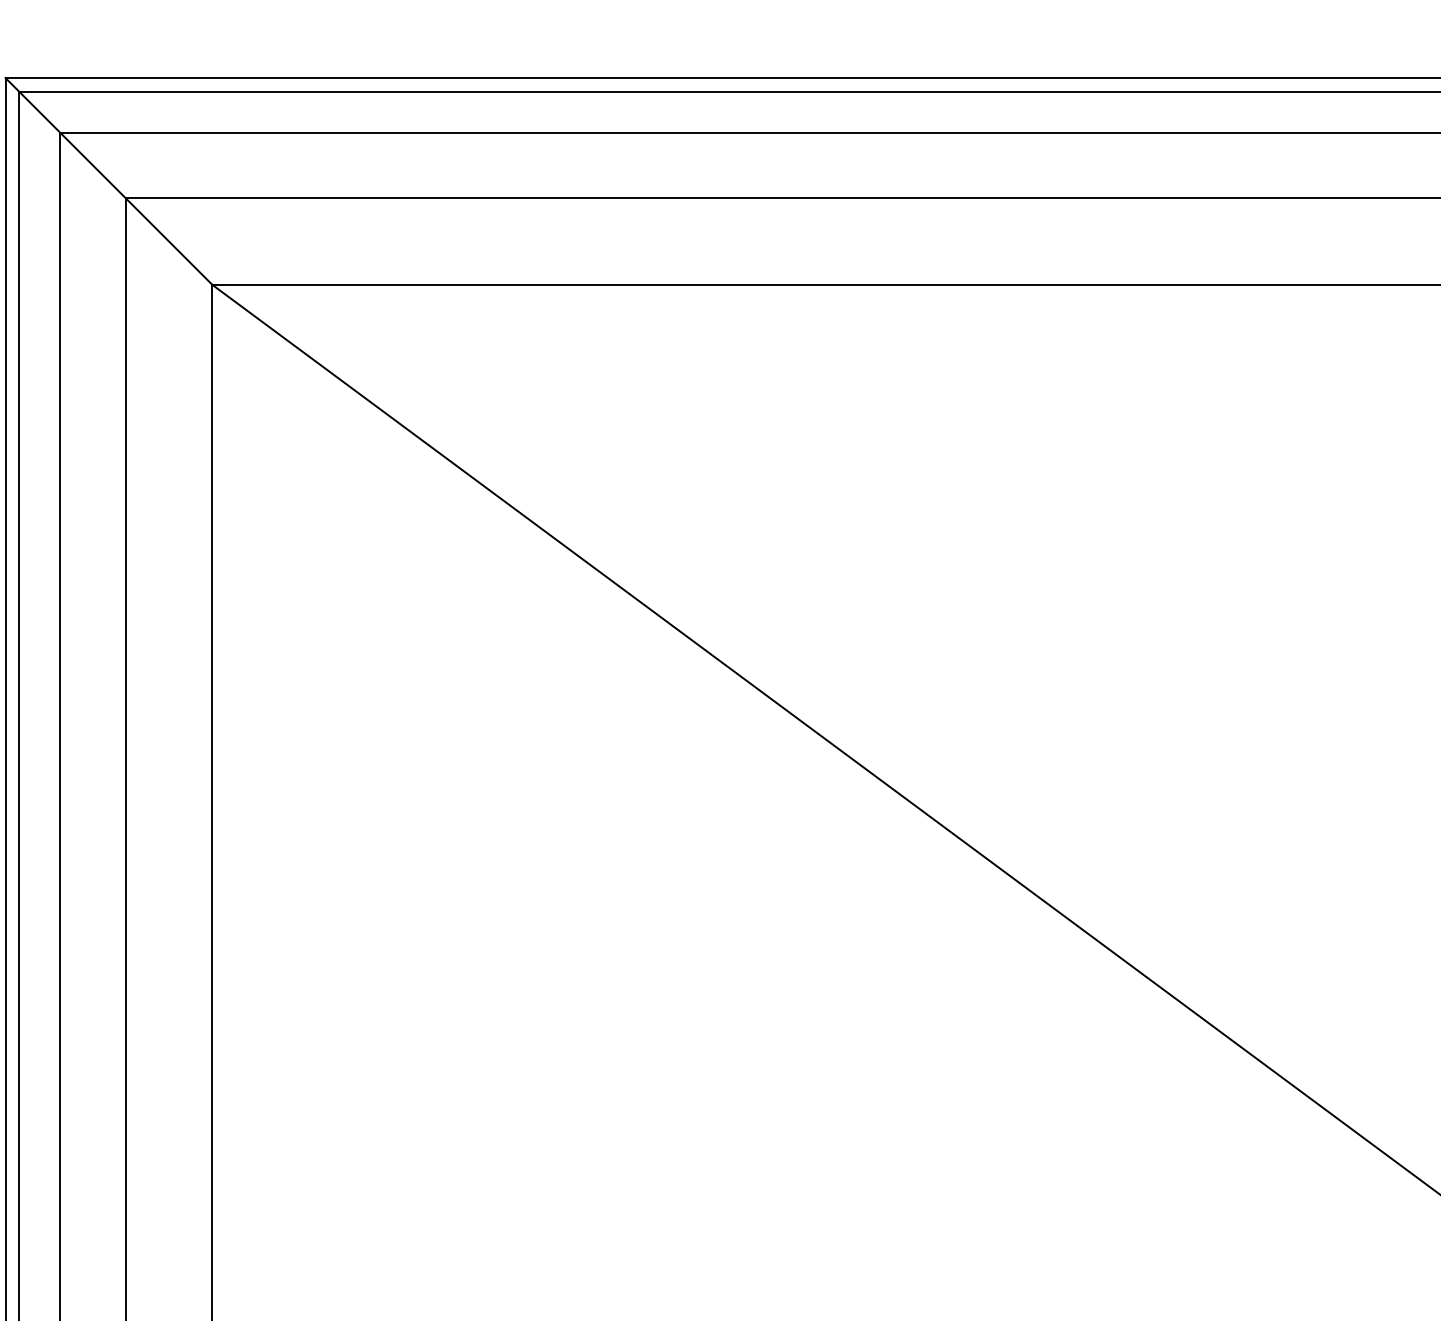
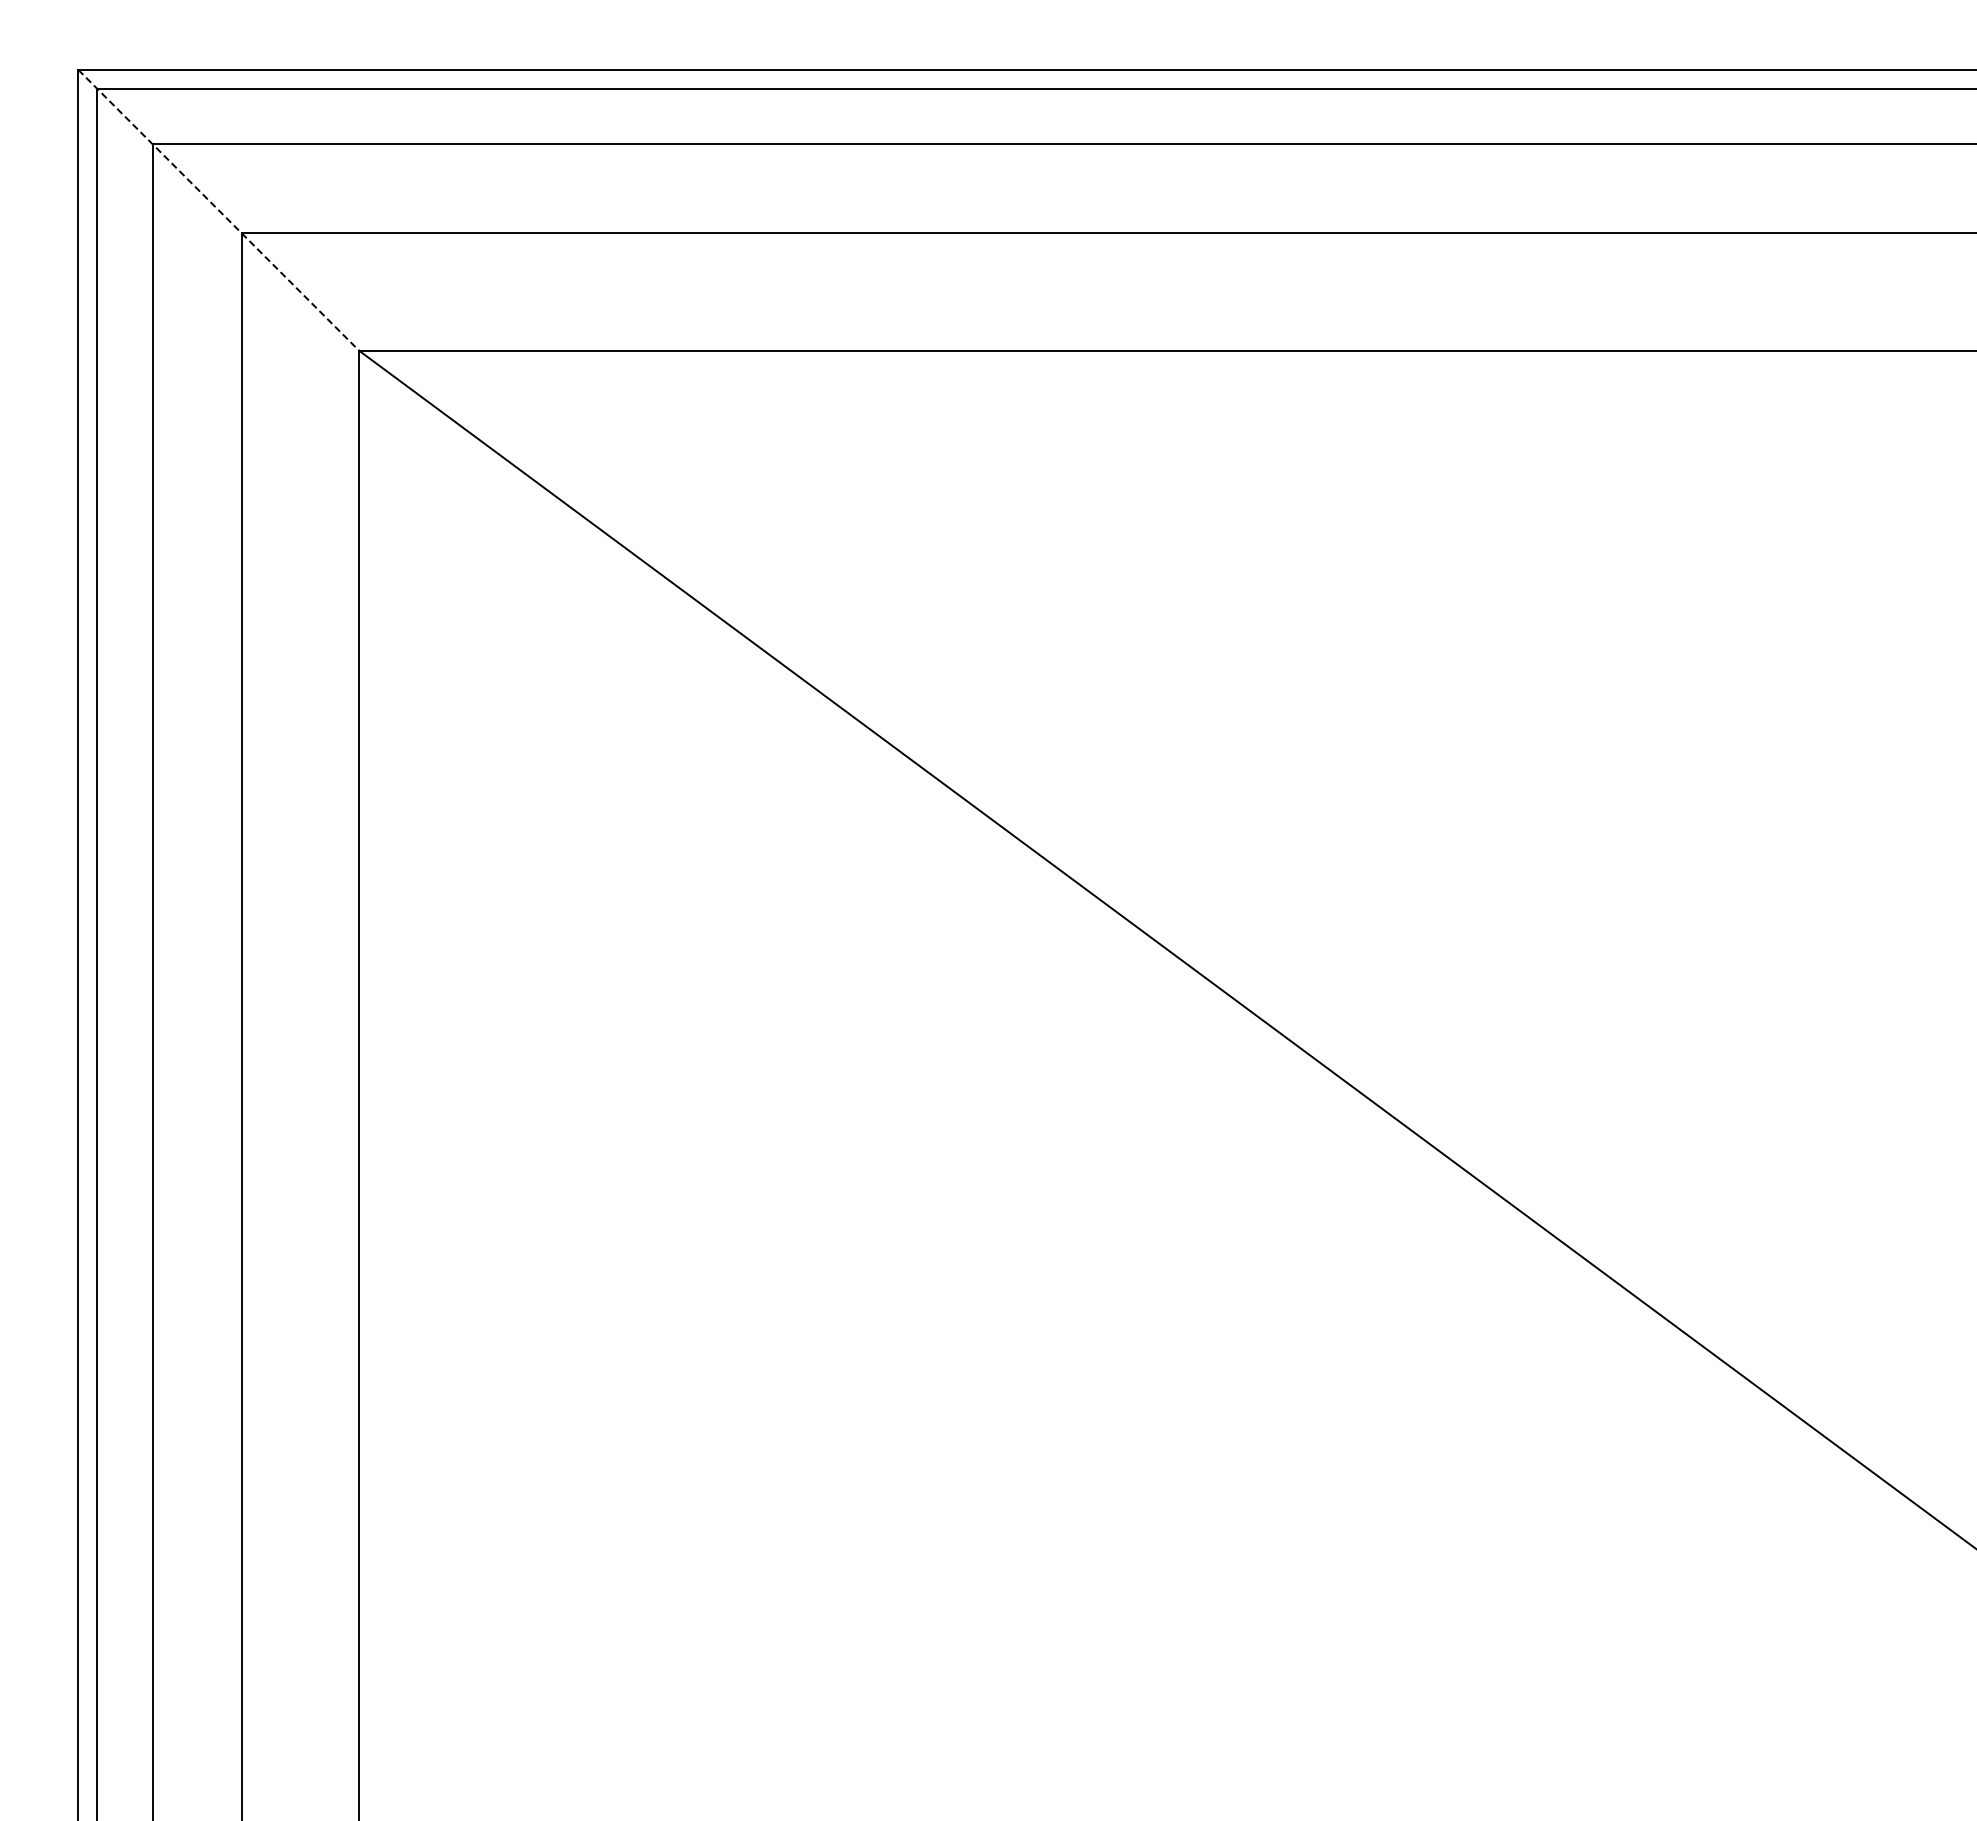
line: (108, 181) -> (218, 210), solid -> dashed

